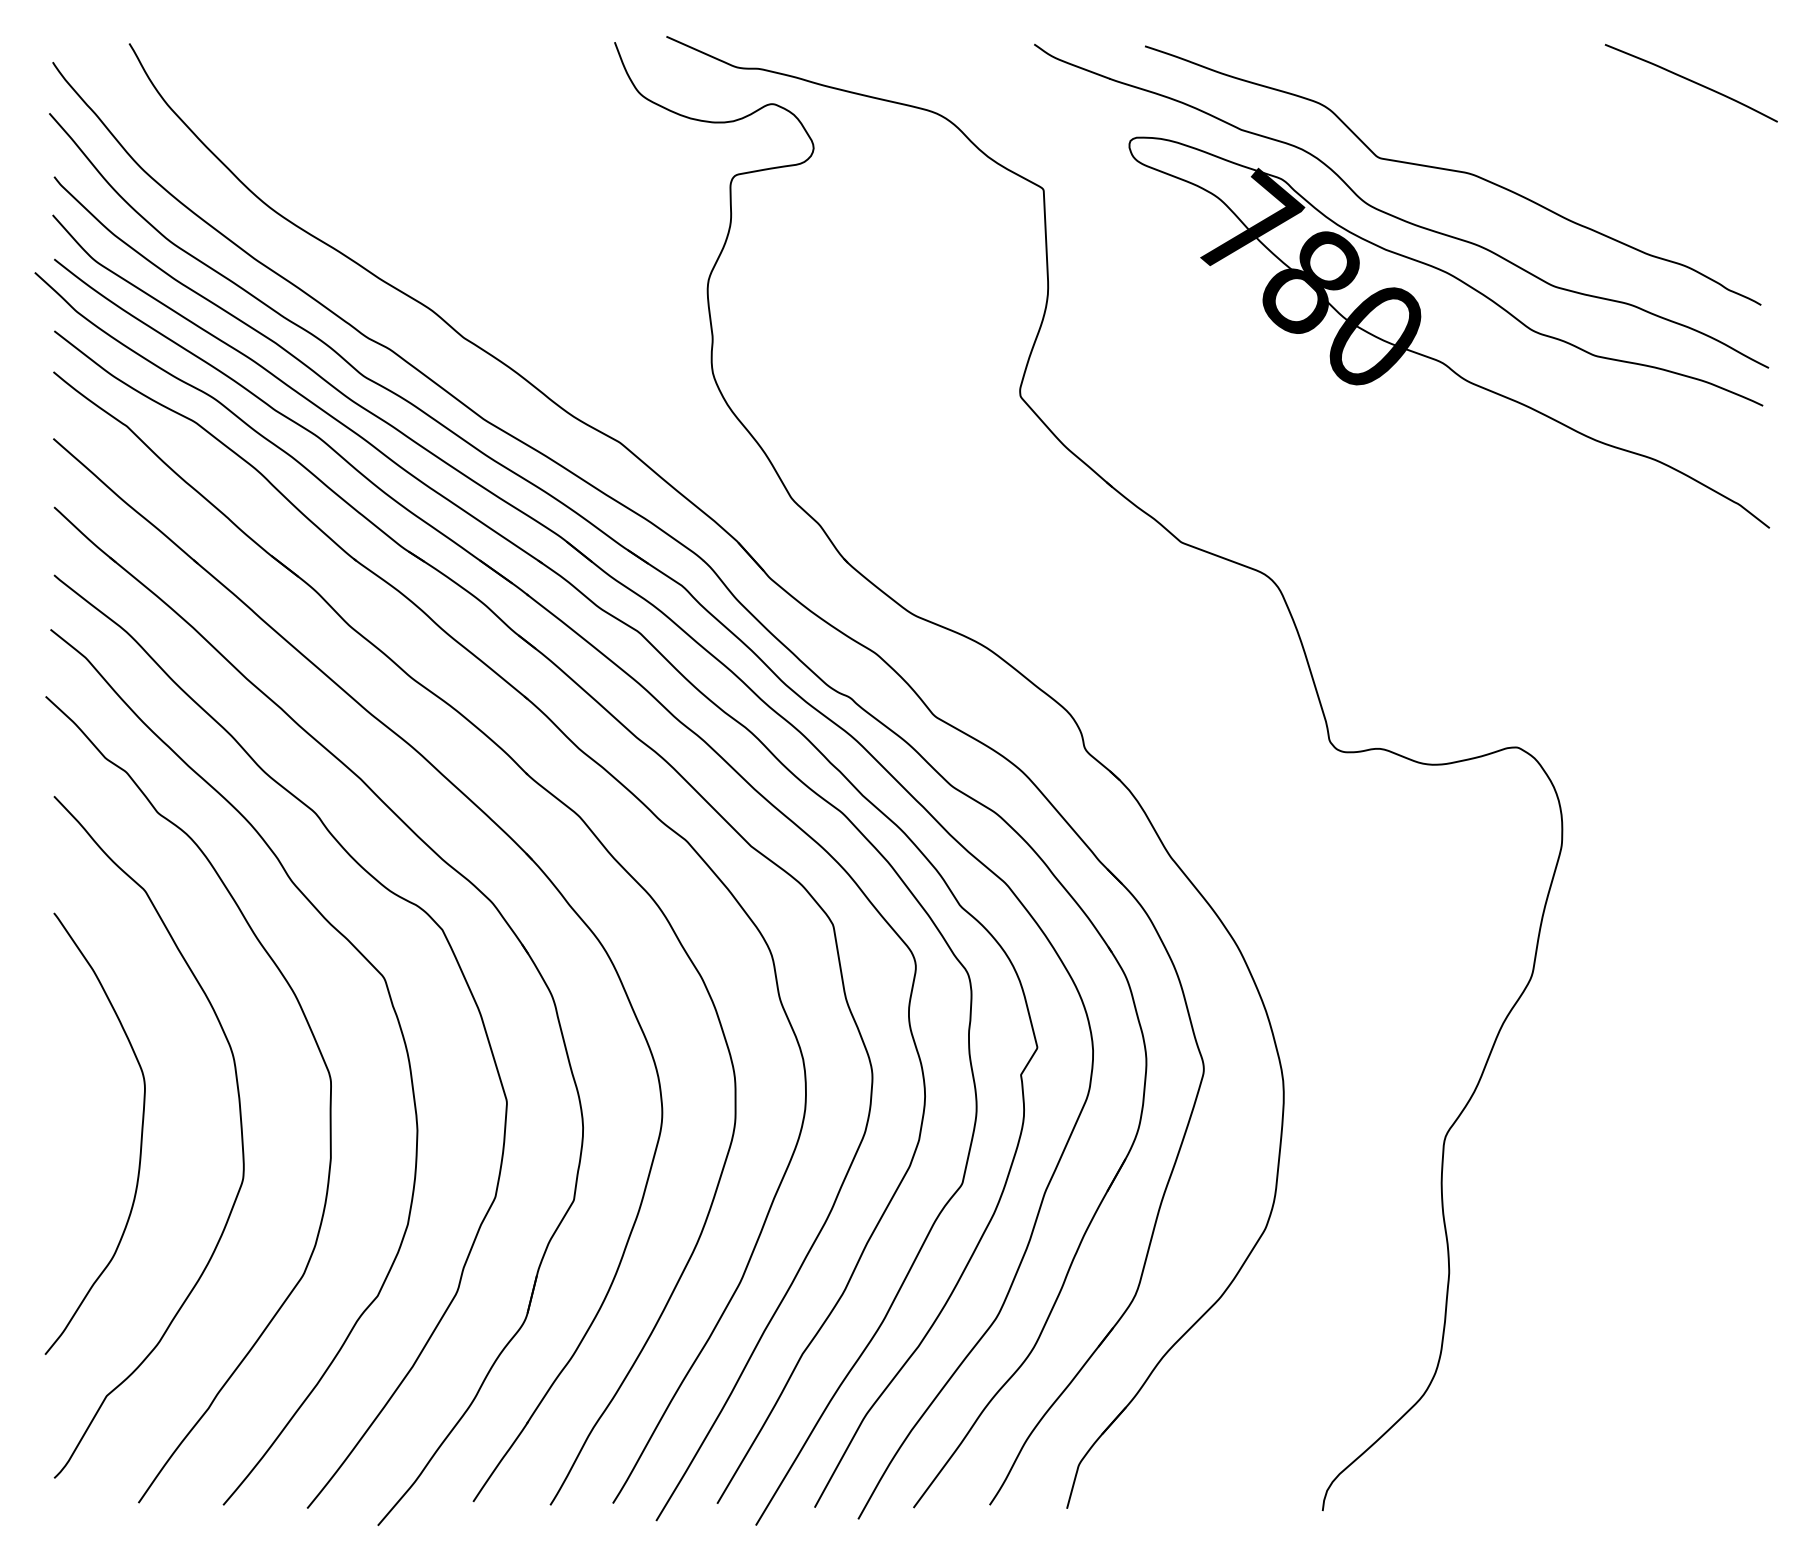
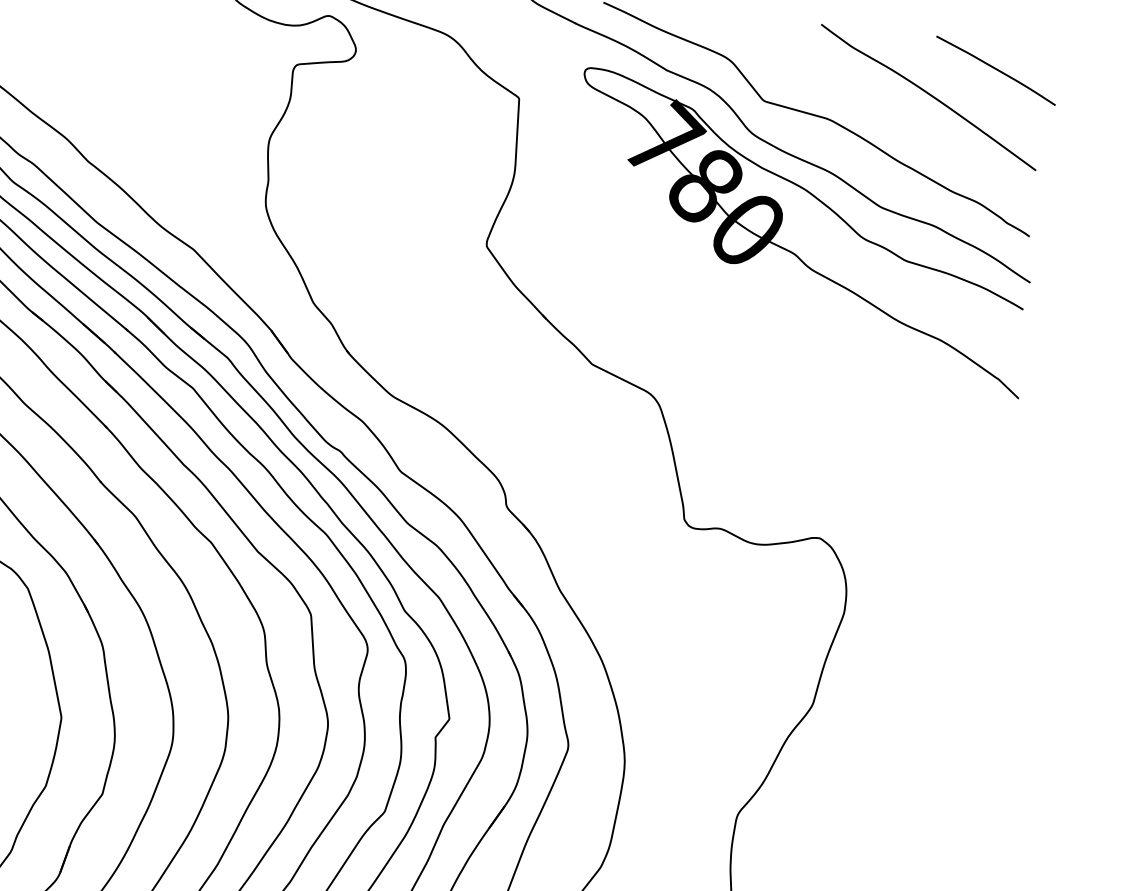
curve: (1604, 126) -> (929, 95), added

